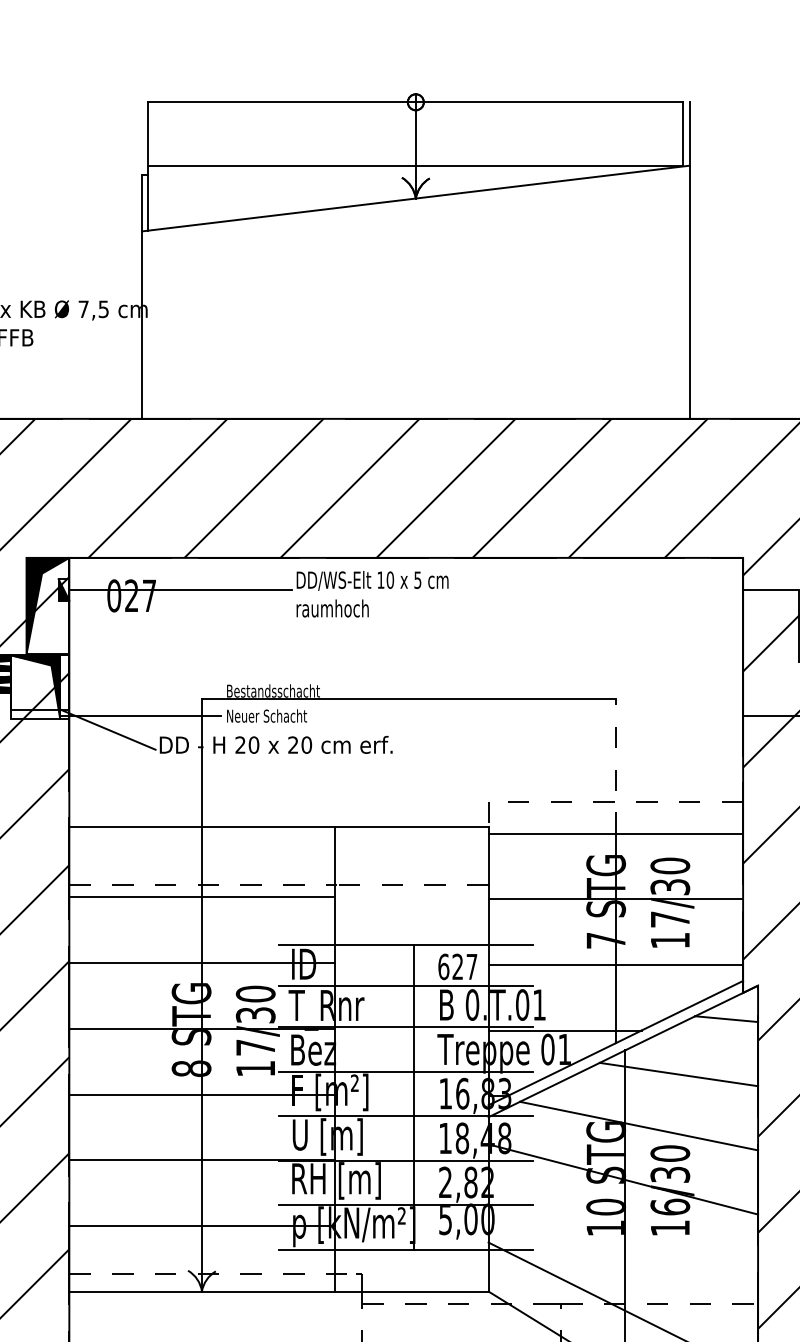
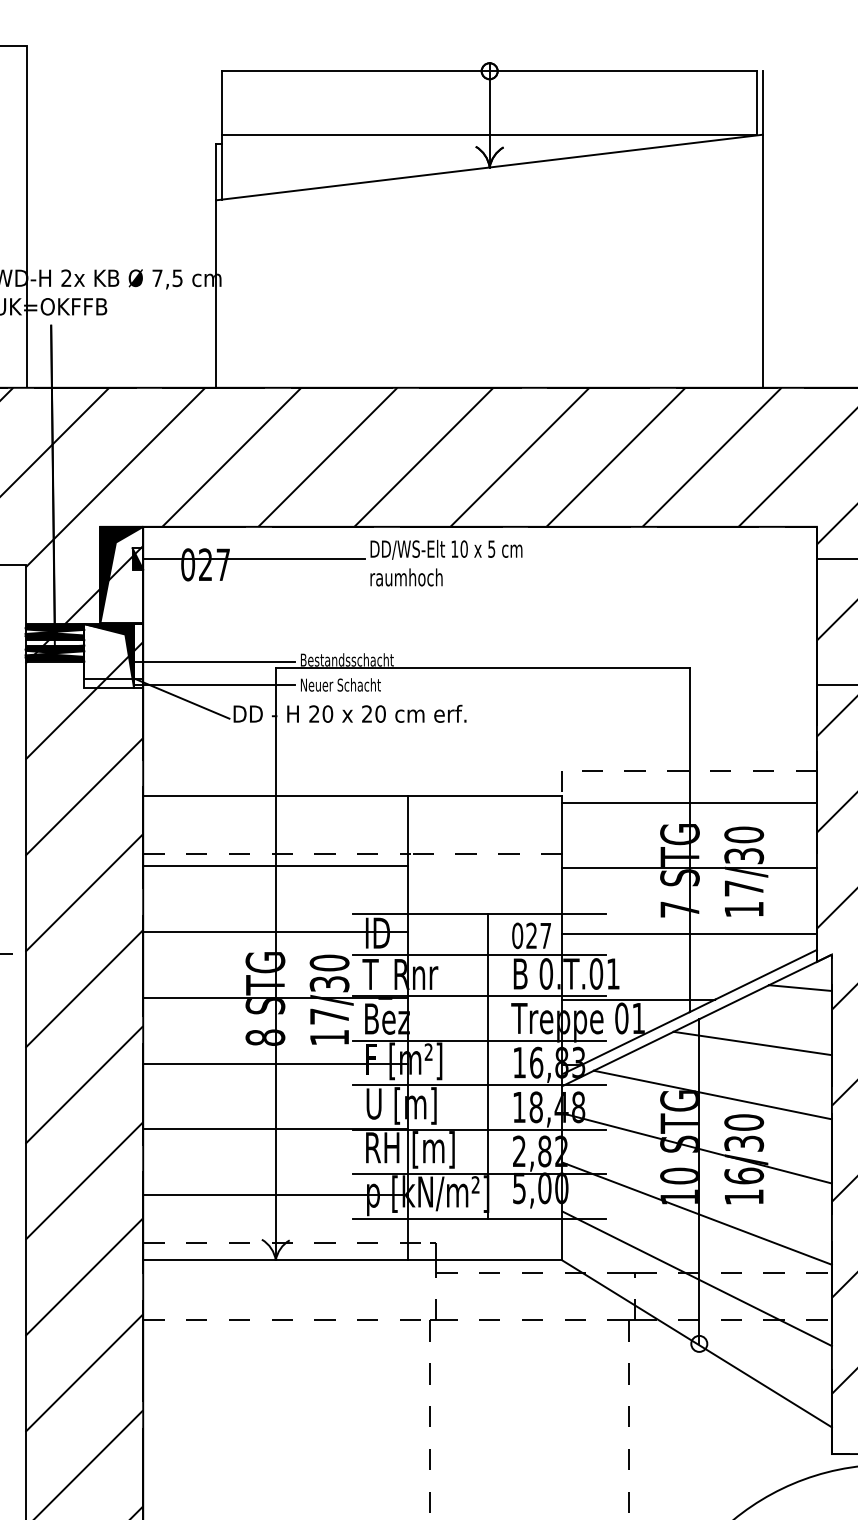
line: (140, 693) -> (214, 662), added
line: (615, 765) -> (689, 734), dashed -> solid
text: (443, 966) -> (517, 935), 627 -> 027
line: (622, 1244) -> (696, 1213), added

